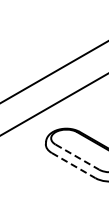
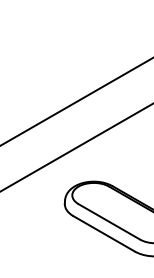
line: (77, 157) -> (109, 222), dashed -> solid
line: (74, 165) -> (105, 233), dashed -> solid

